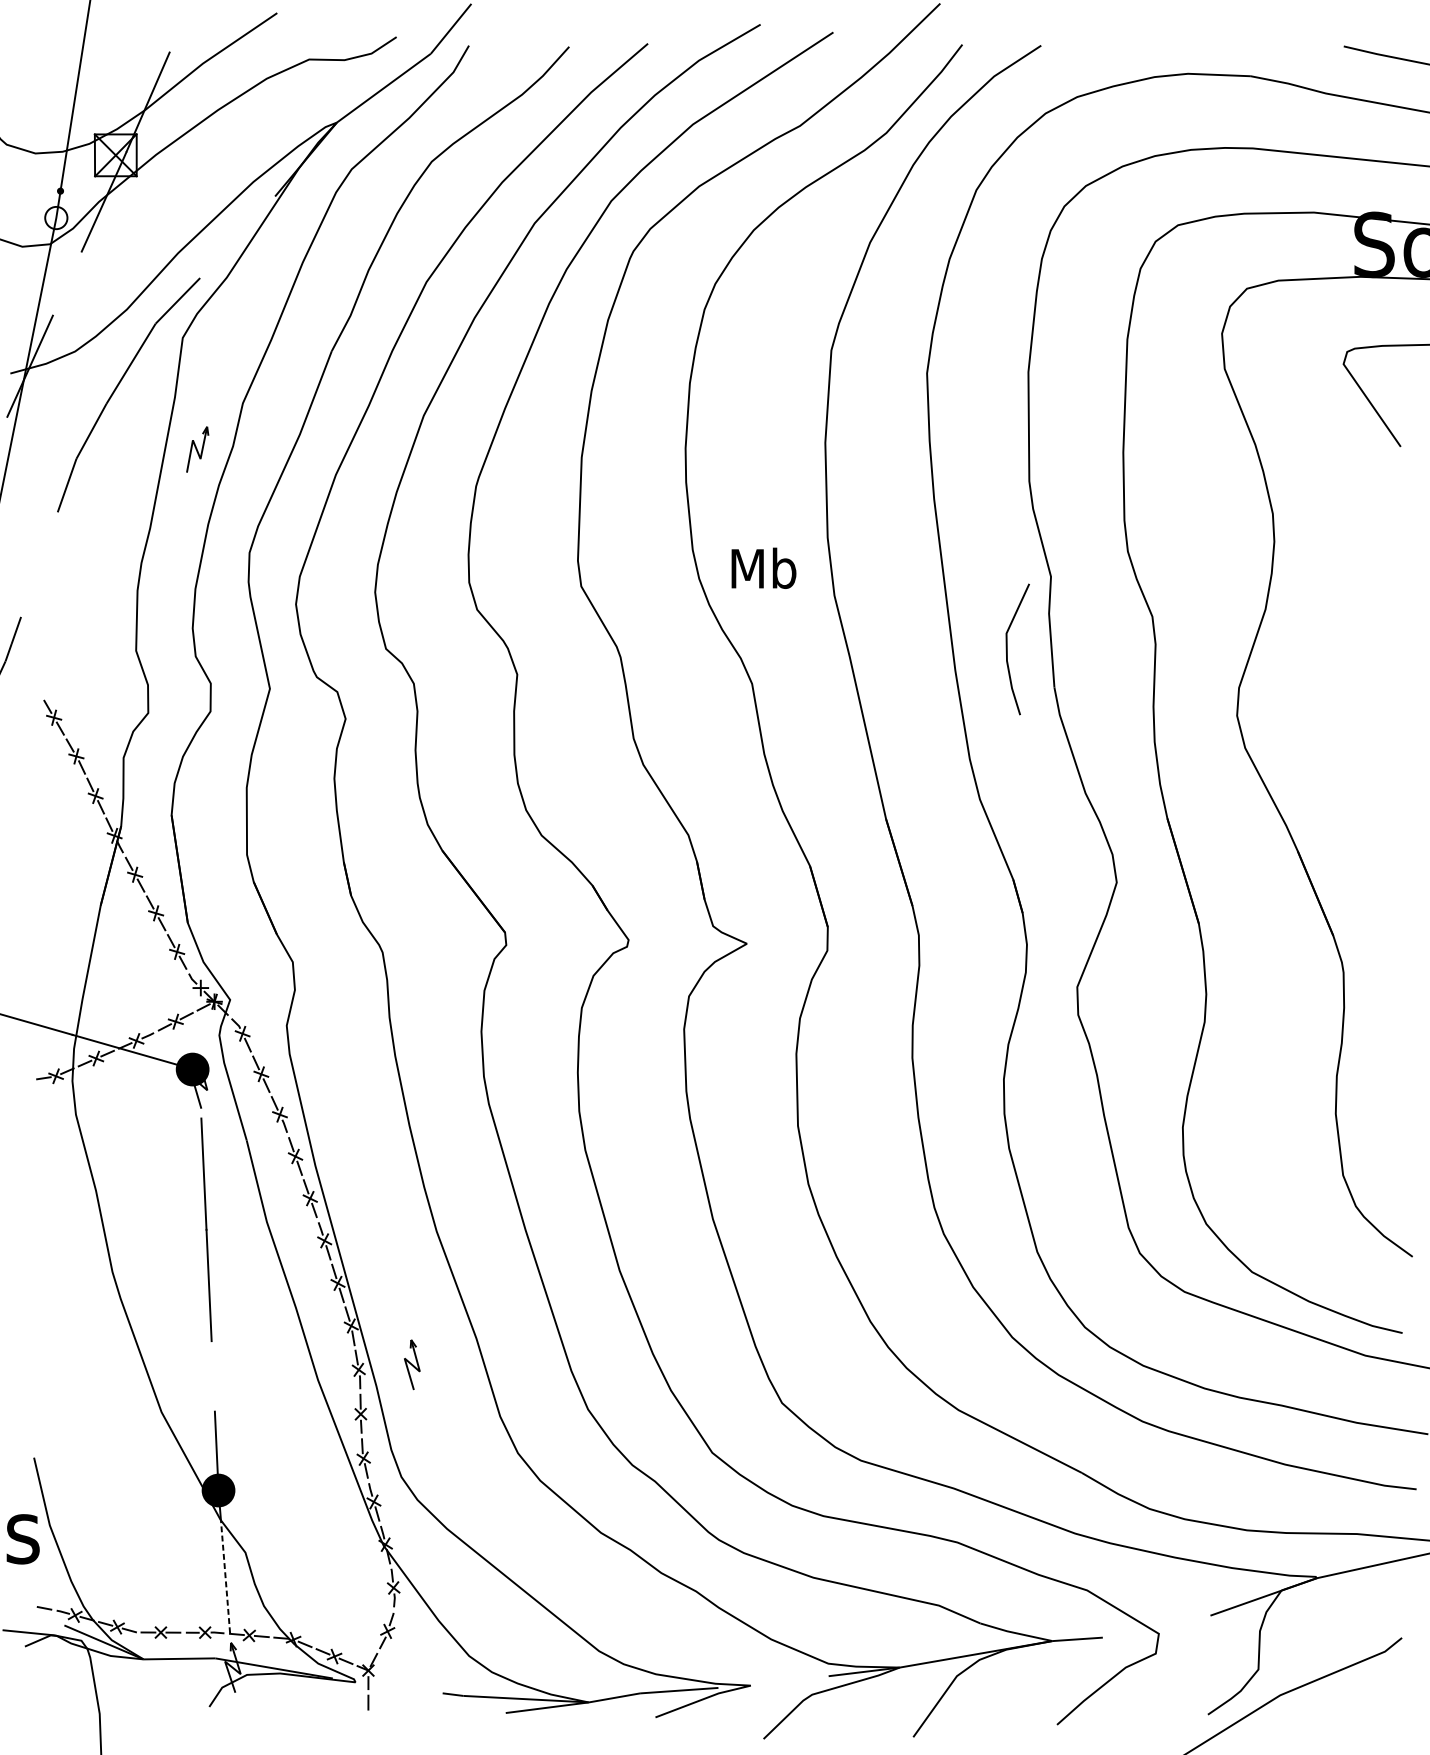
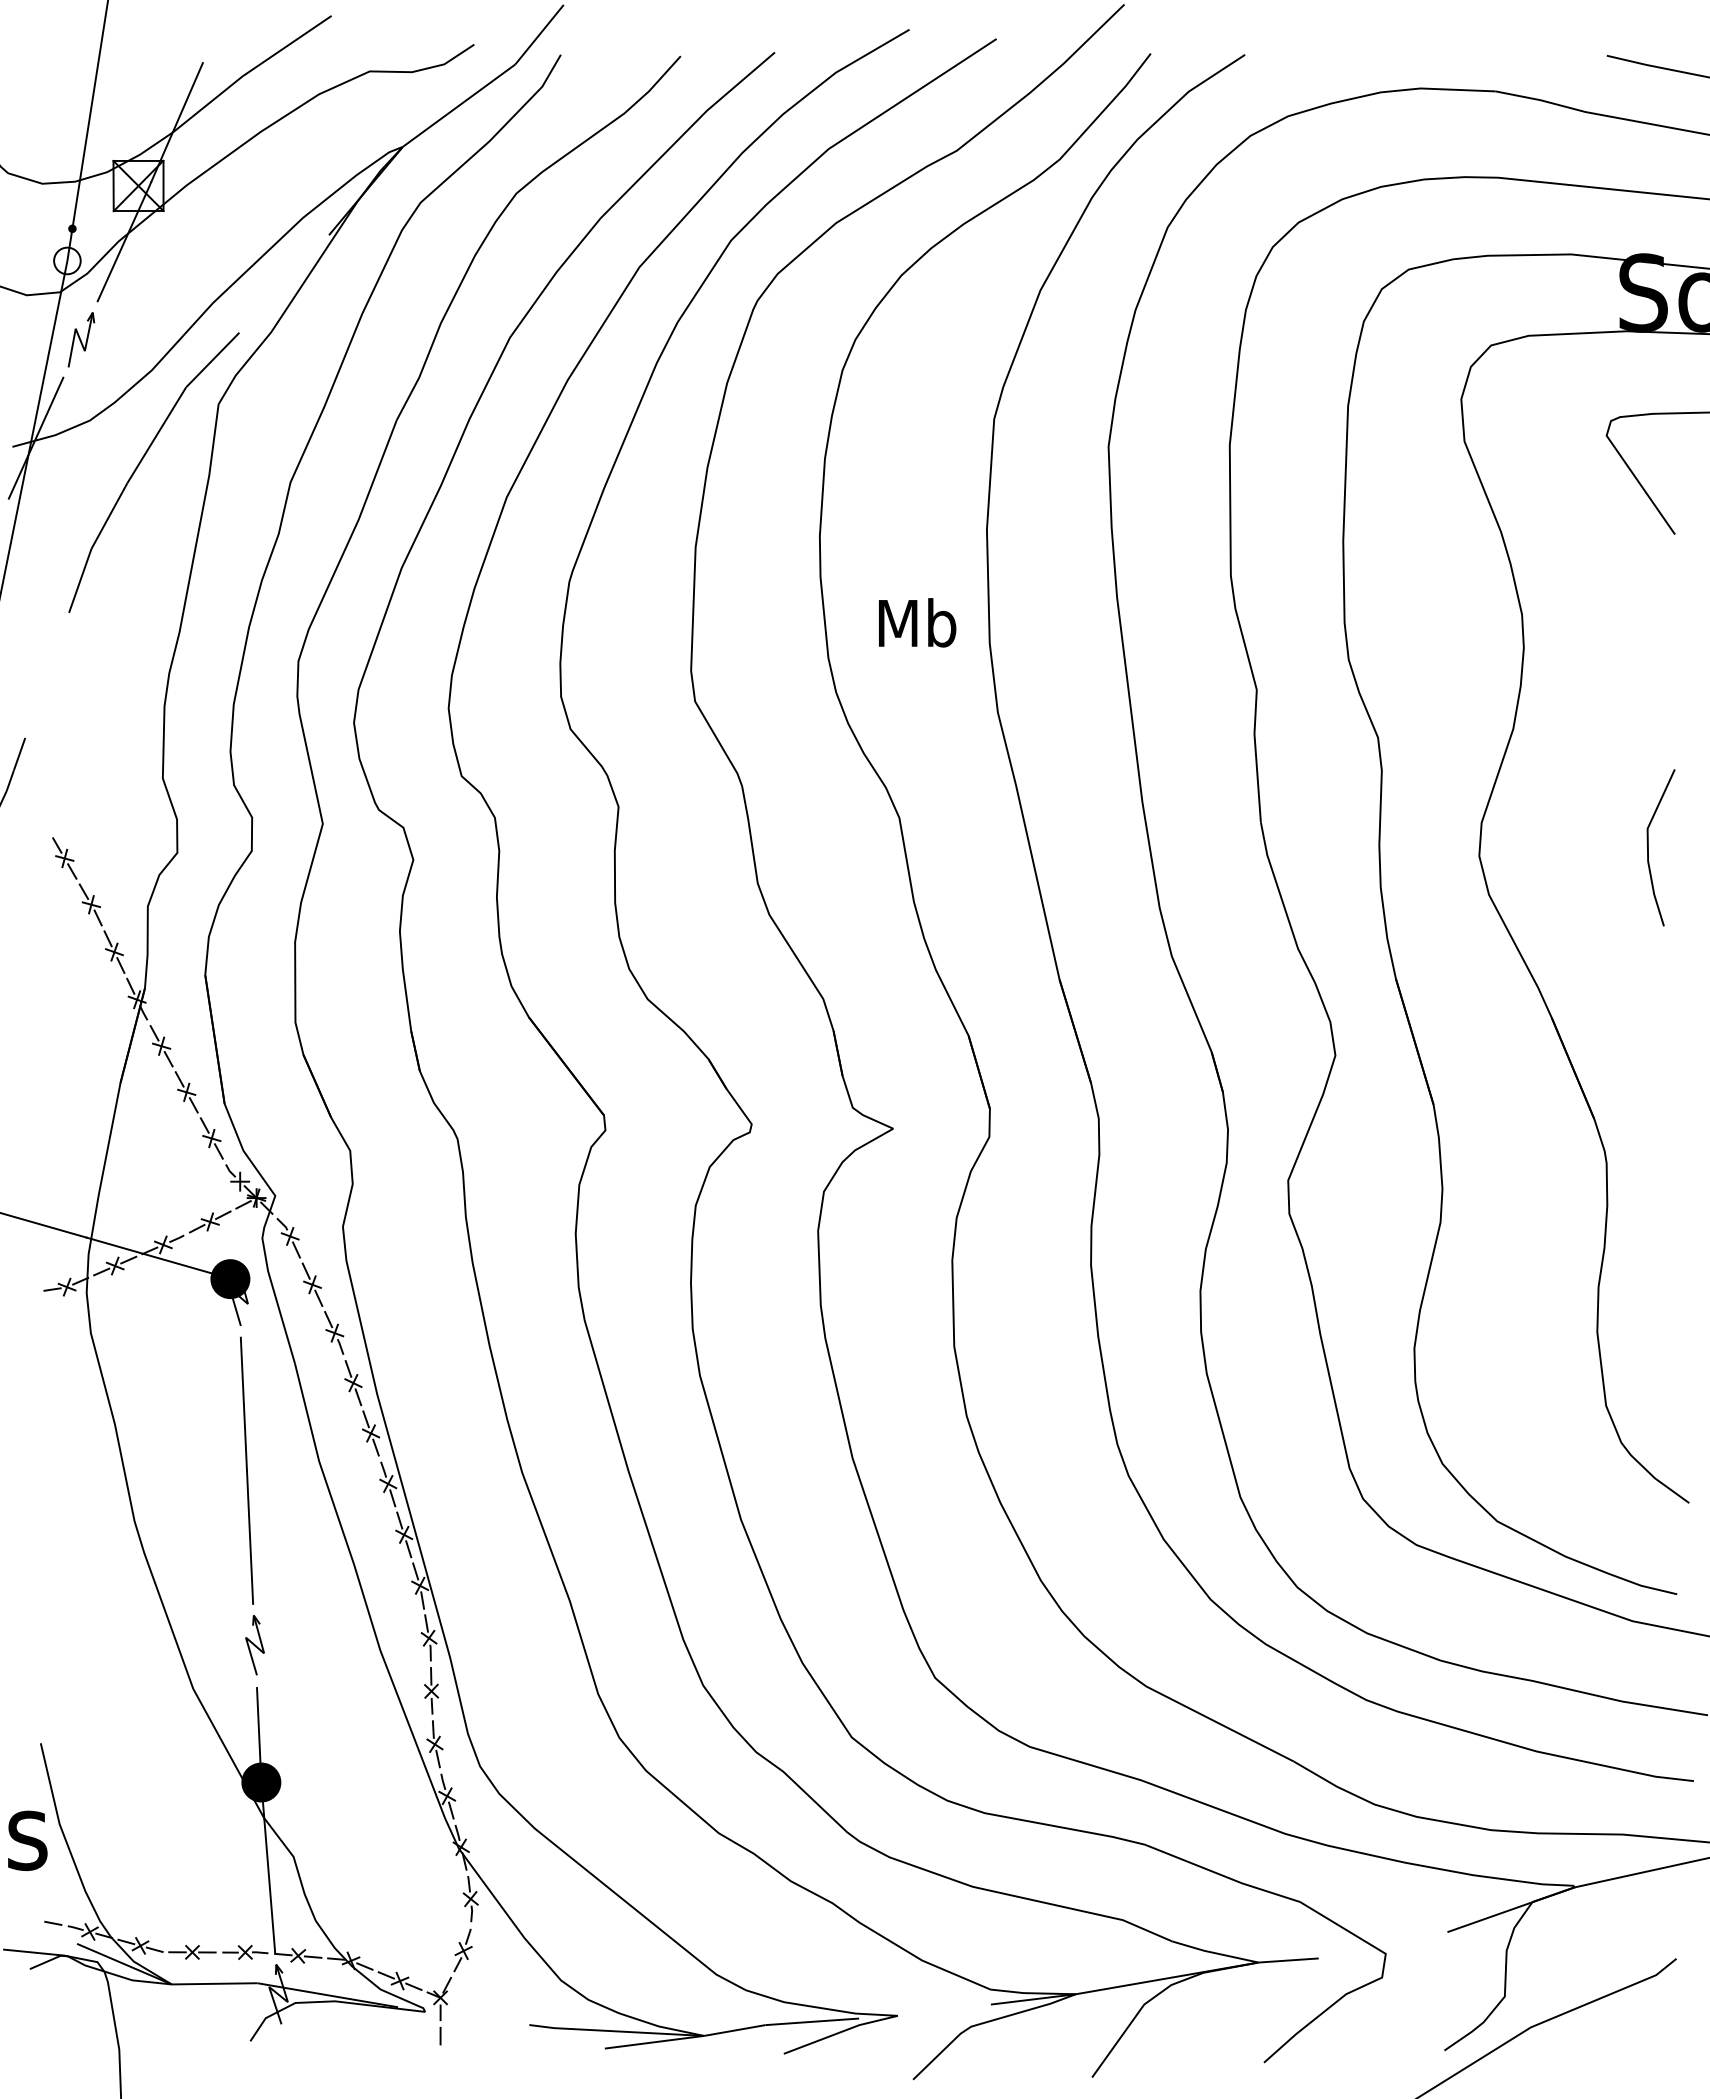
part: (197, 449) -> (81, 339), moved
text: (763, 568) -> (917, 622), moved
line: (1007, 649) -> (1648, 847), moved
part: (411, 1365) -> (254, 1645), moved
line: (225, 1577) -> (269, 1886), dashed -> solid

